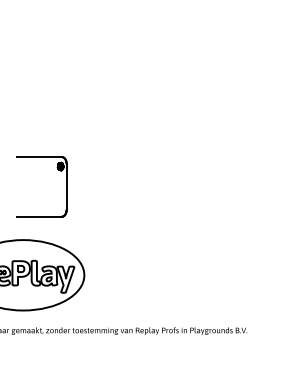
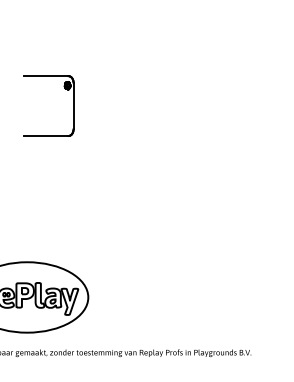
part: (57, 169) -> (64, 88), moved

